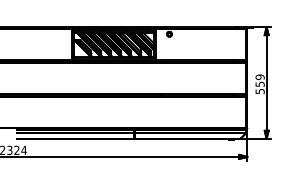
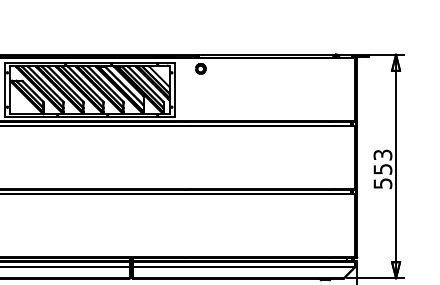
text: (259, 76) -> (381, 153), 559 -> 553

